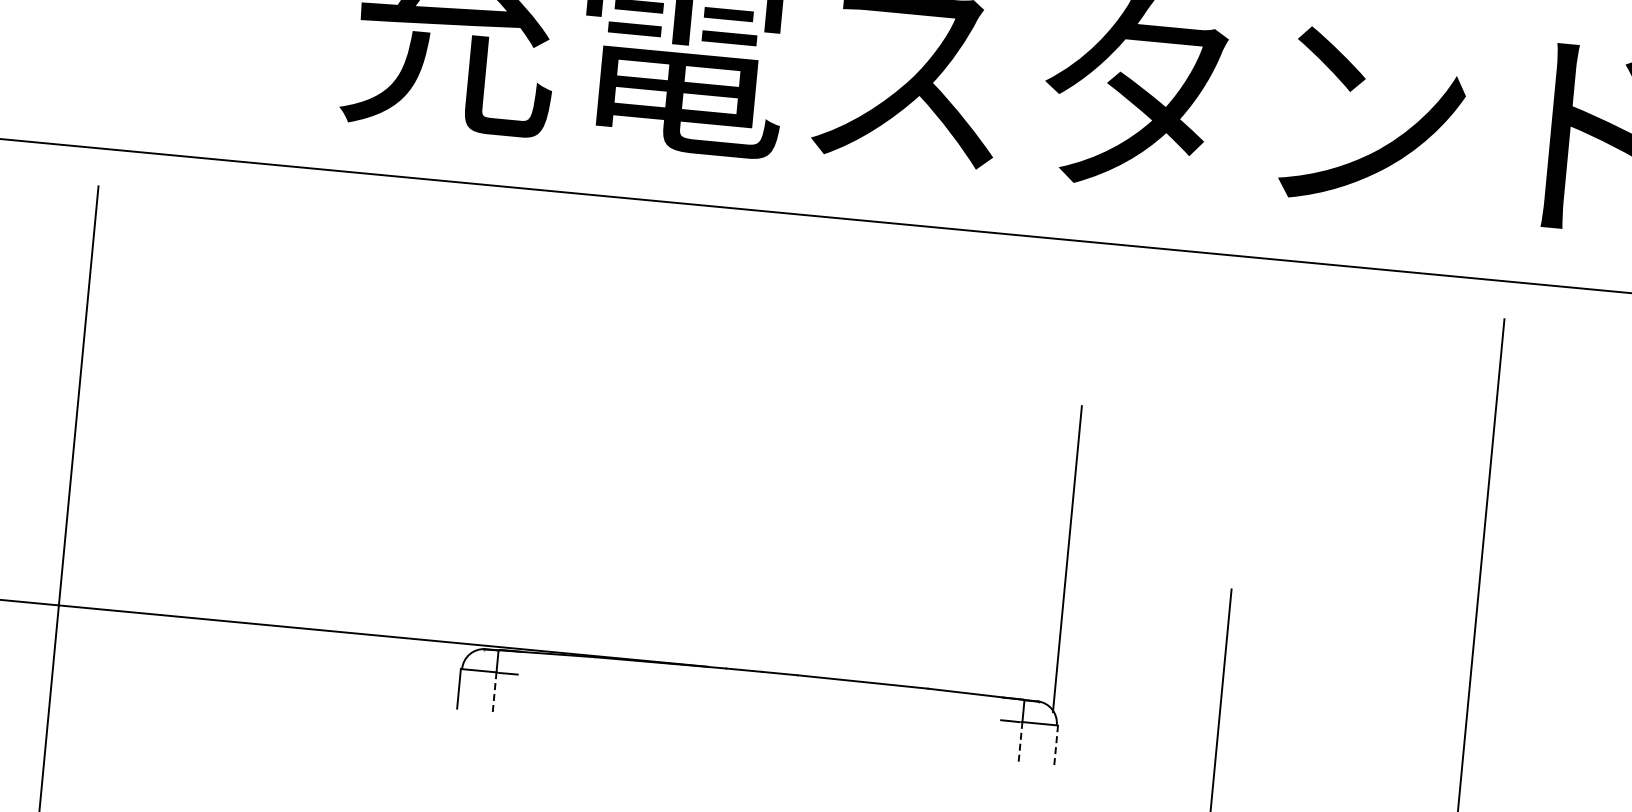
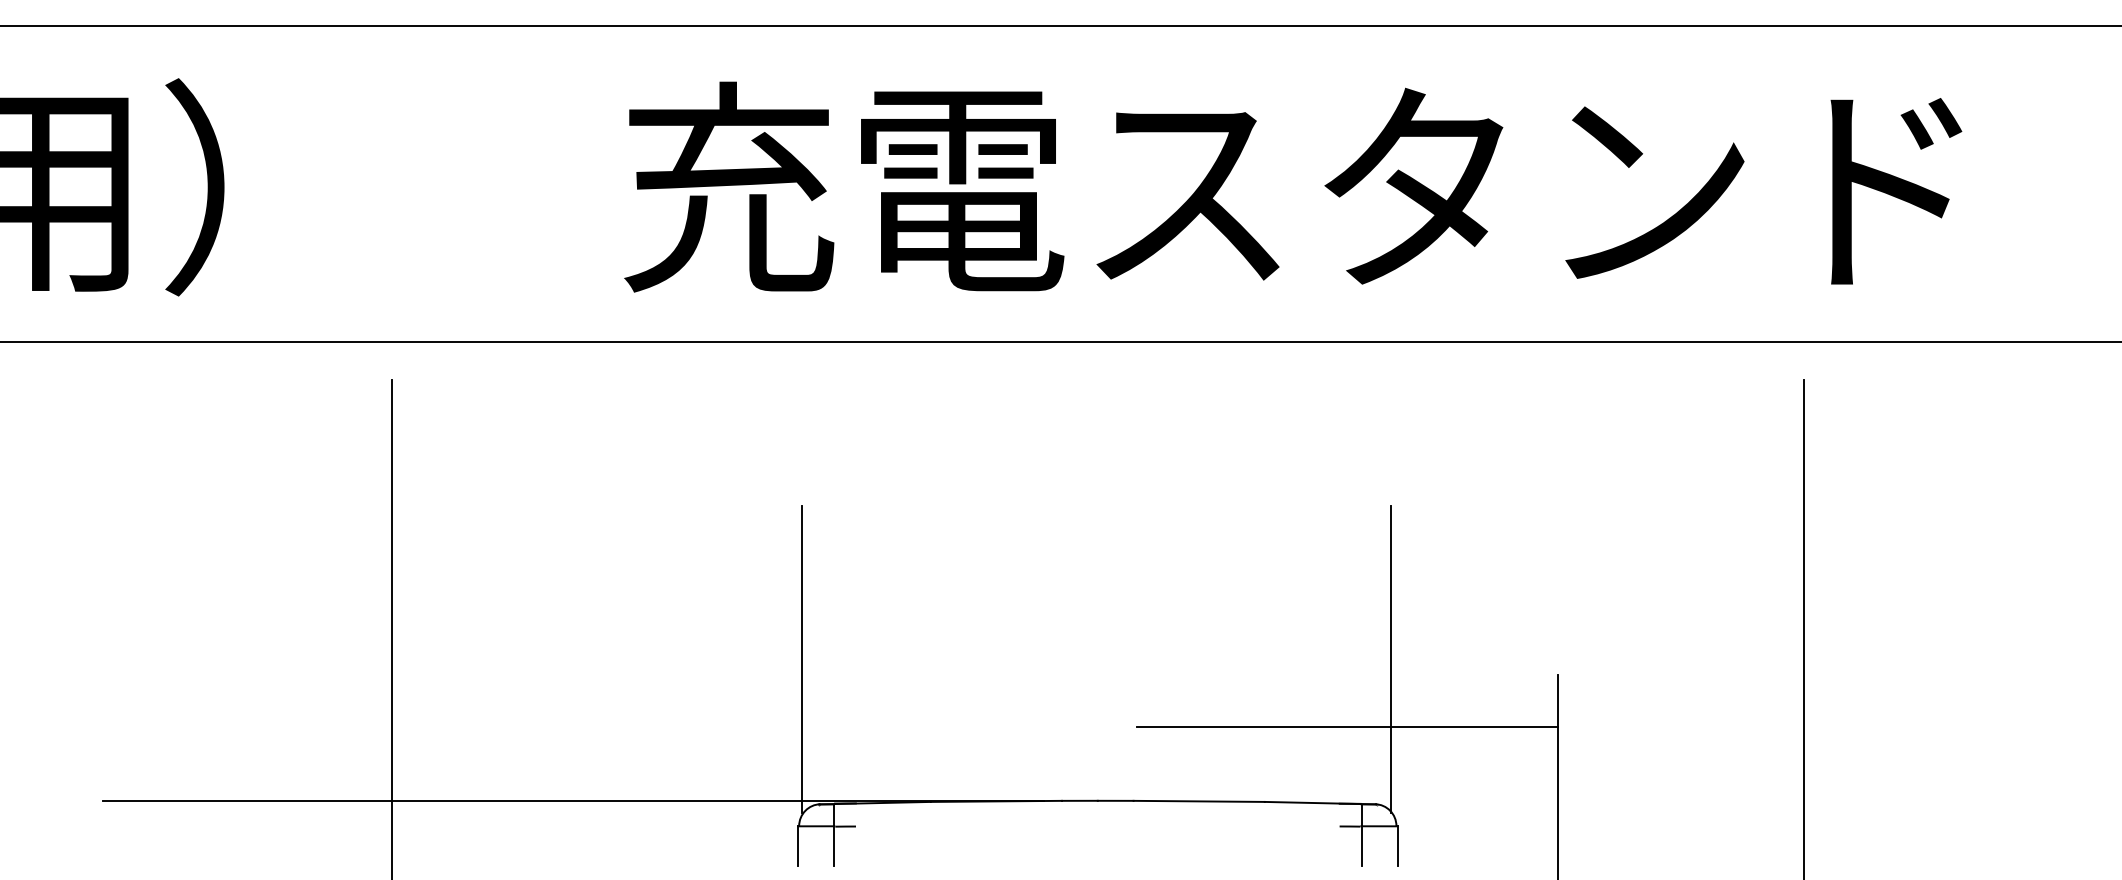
line: (481, 503) -> (802, 659), added
line: (1016, 622) -> (1346, 727), added
line: (494, 692) -> (833, 846), dashed -> solid
line: (1020, 742) -> (1361, 846), dashed -> solid
line: (1055, 745) -> (1397, 846), dashed -> solid

